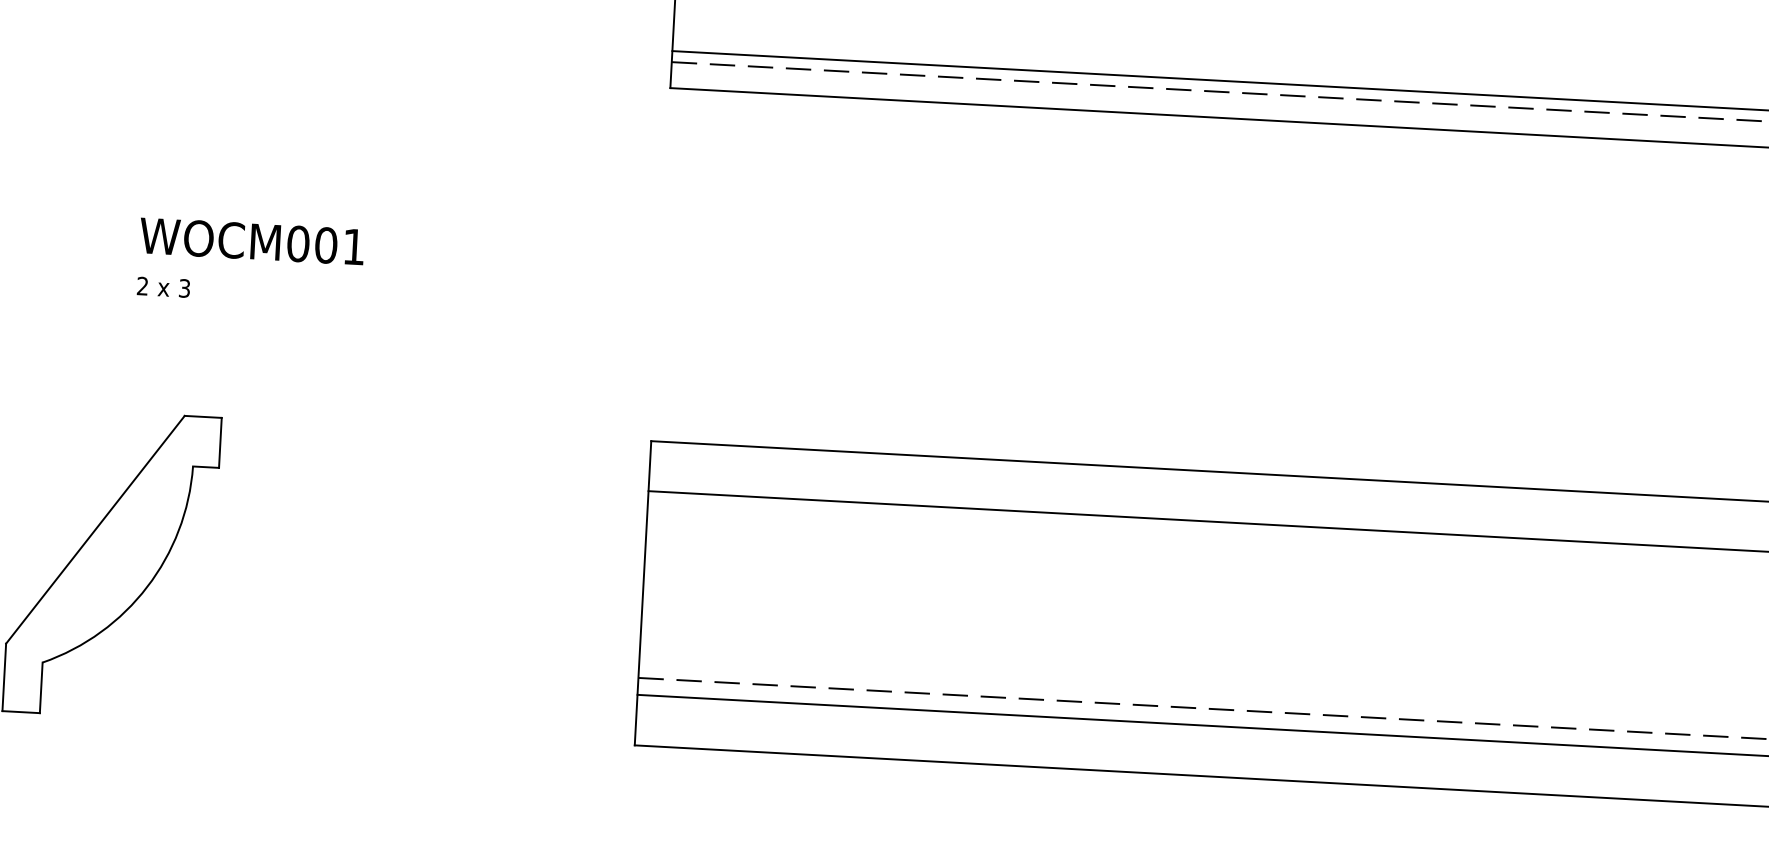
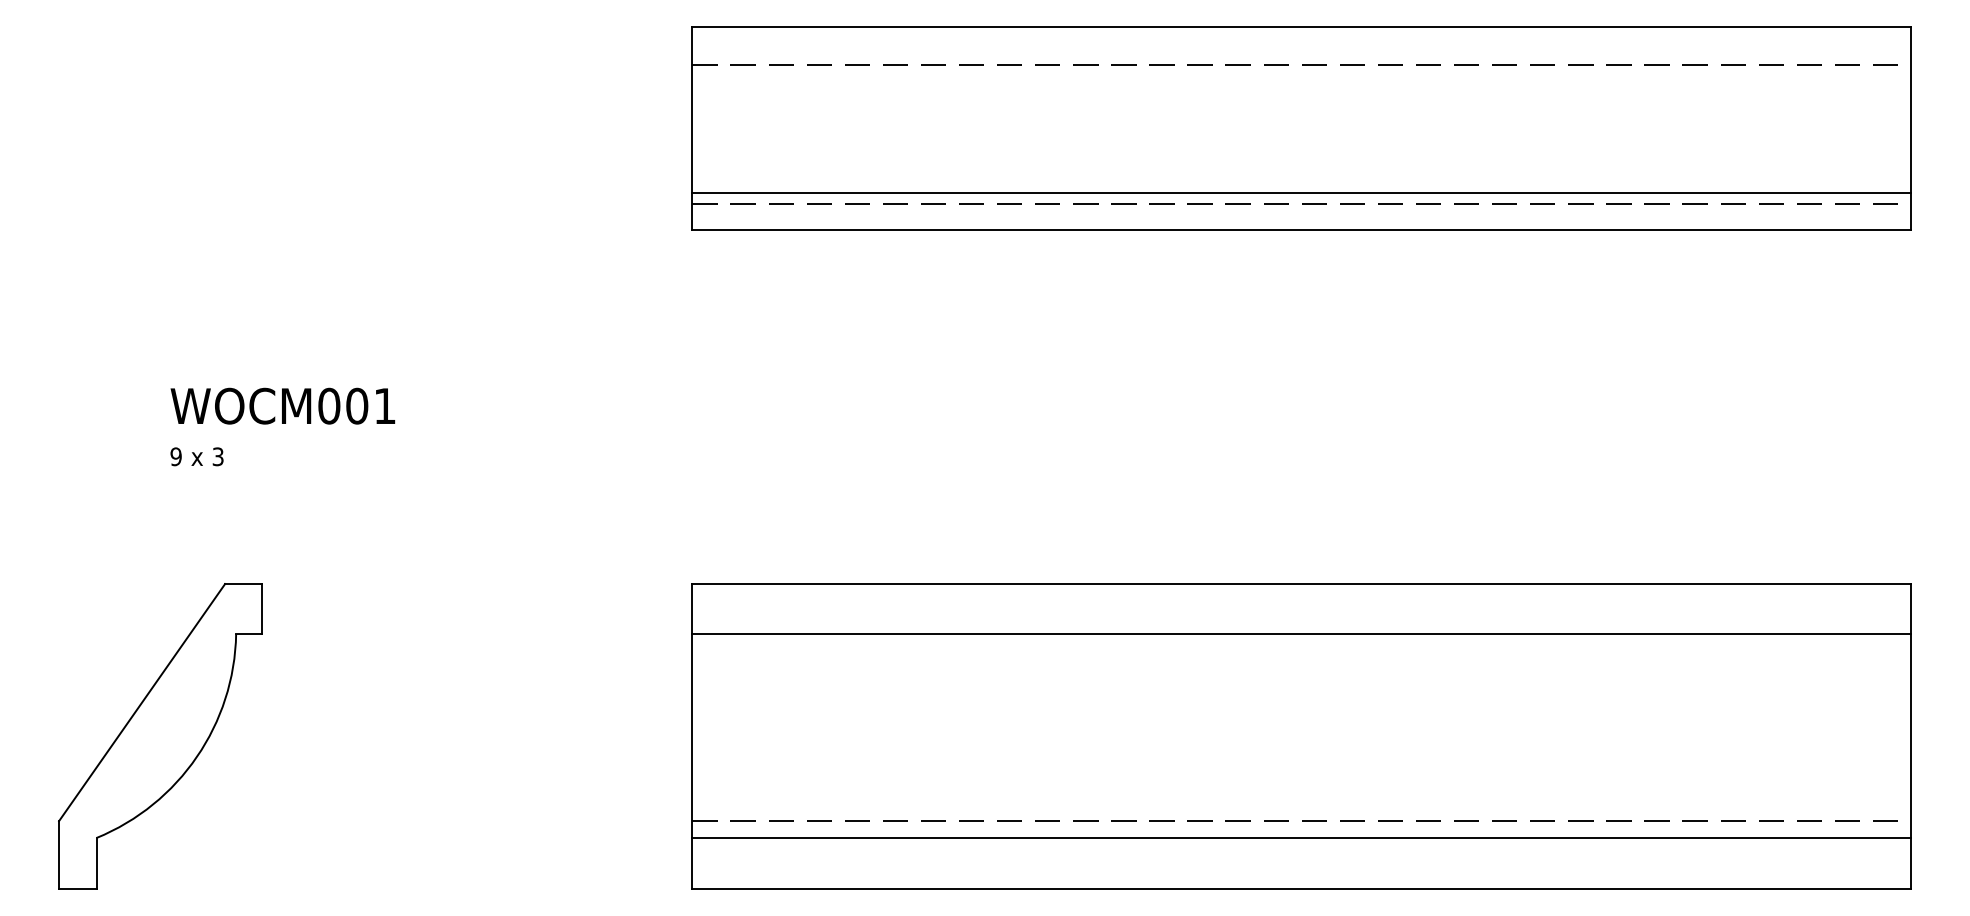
text: (142, 285) -> (175, 456), 2 -> 9

